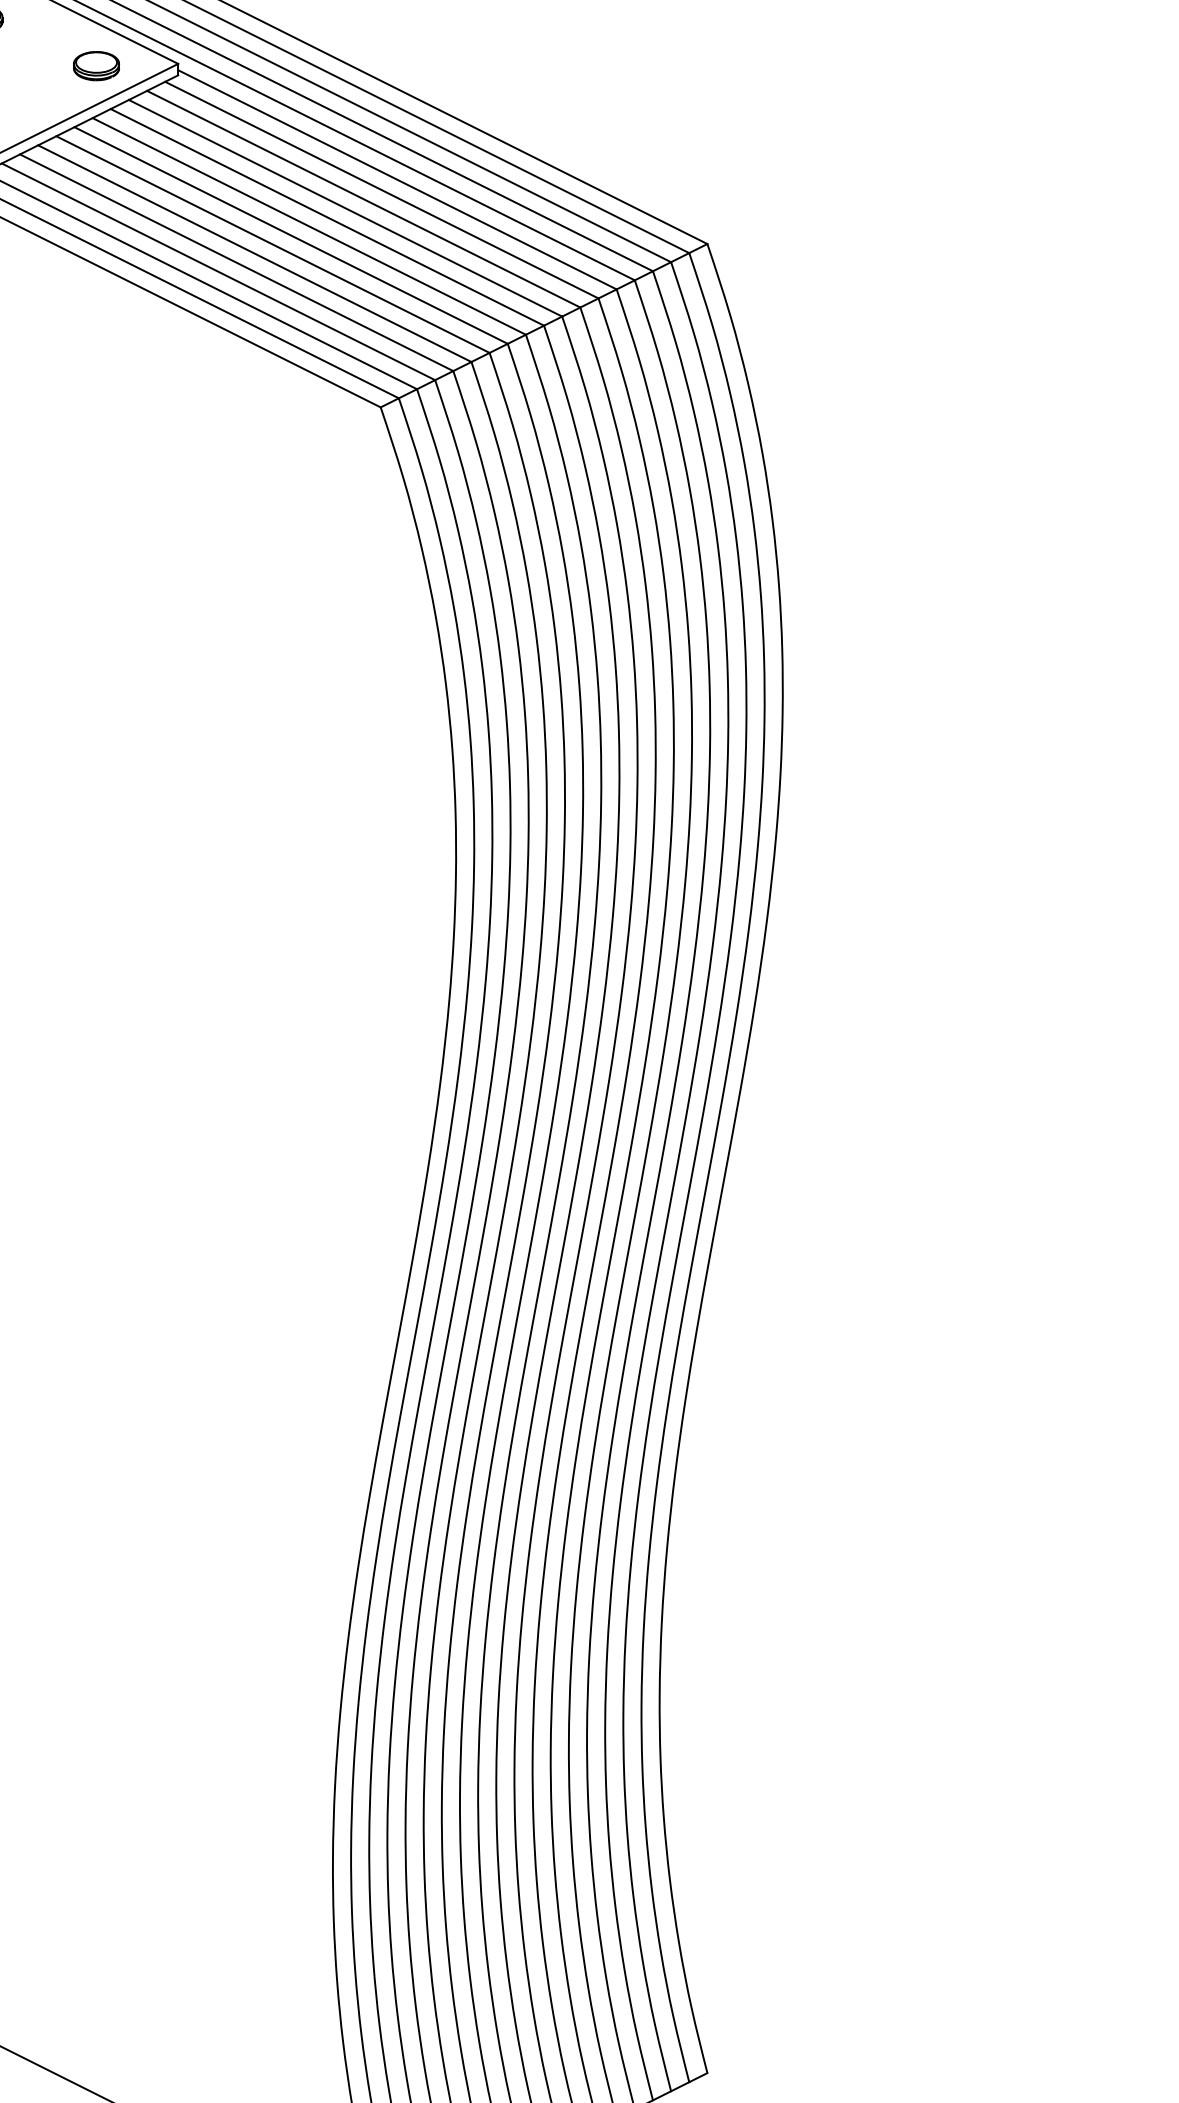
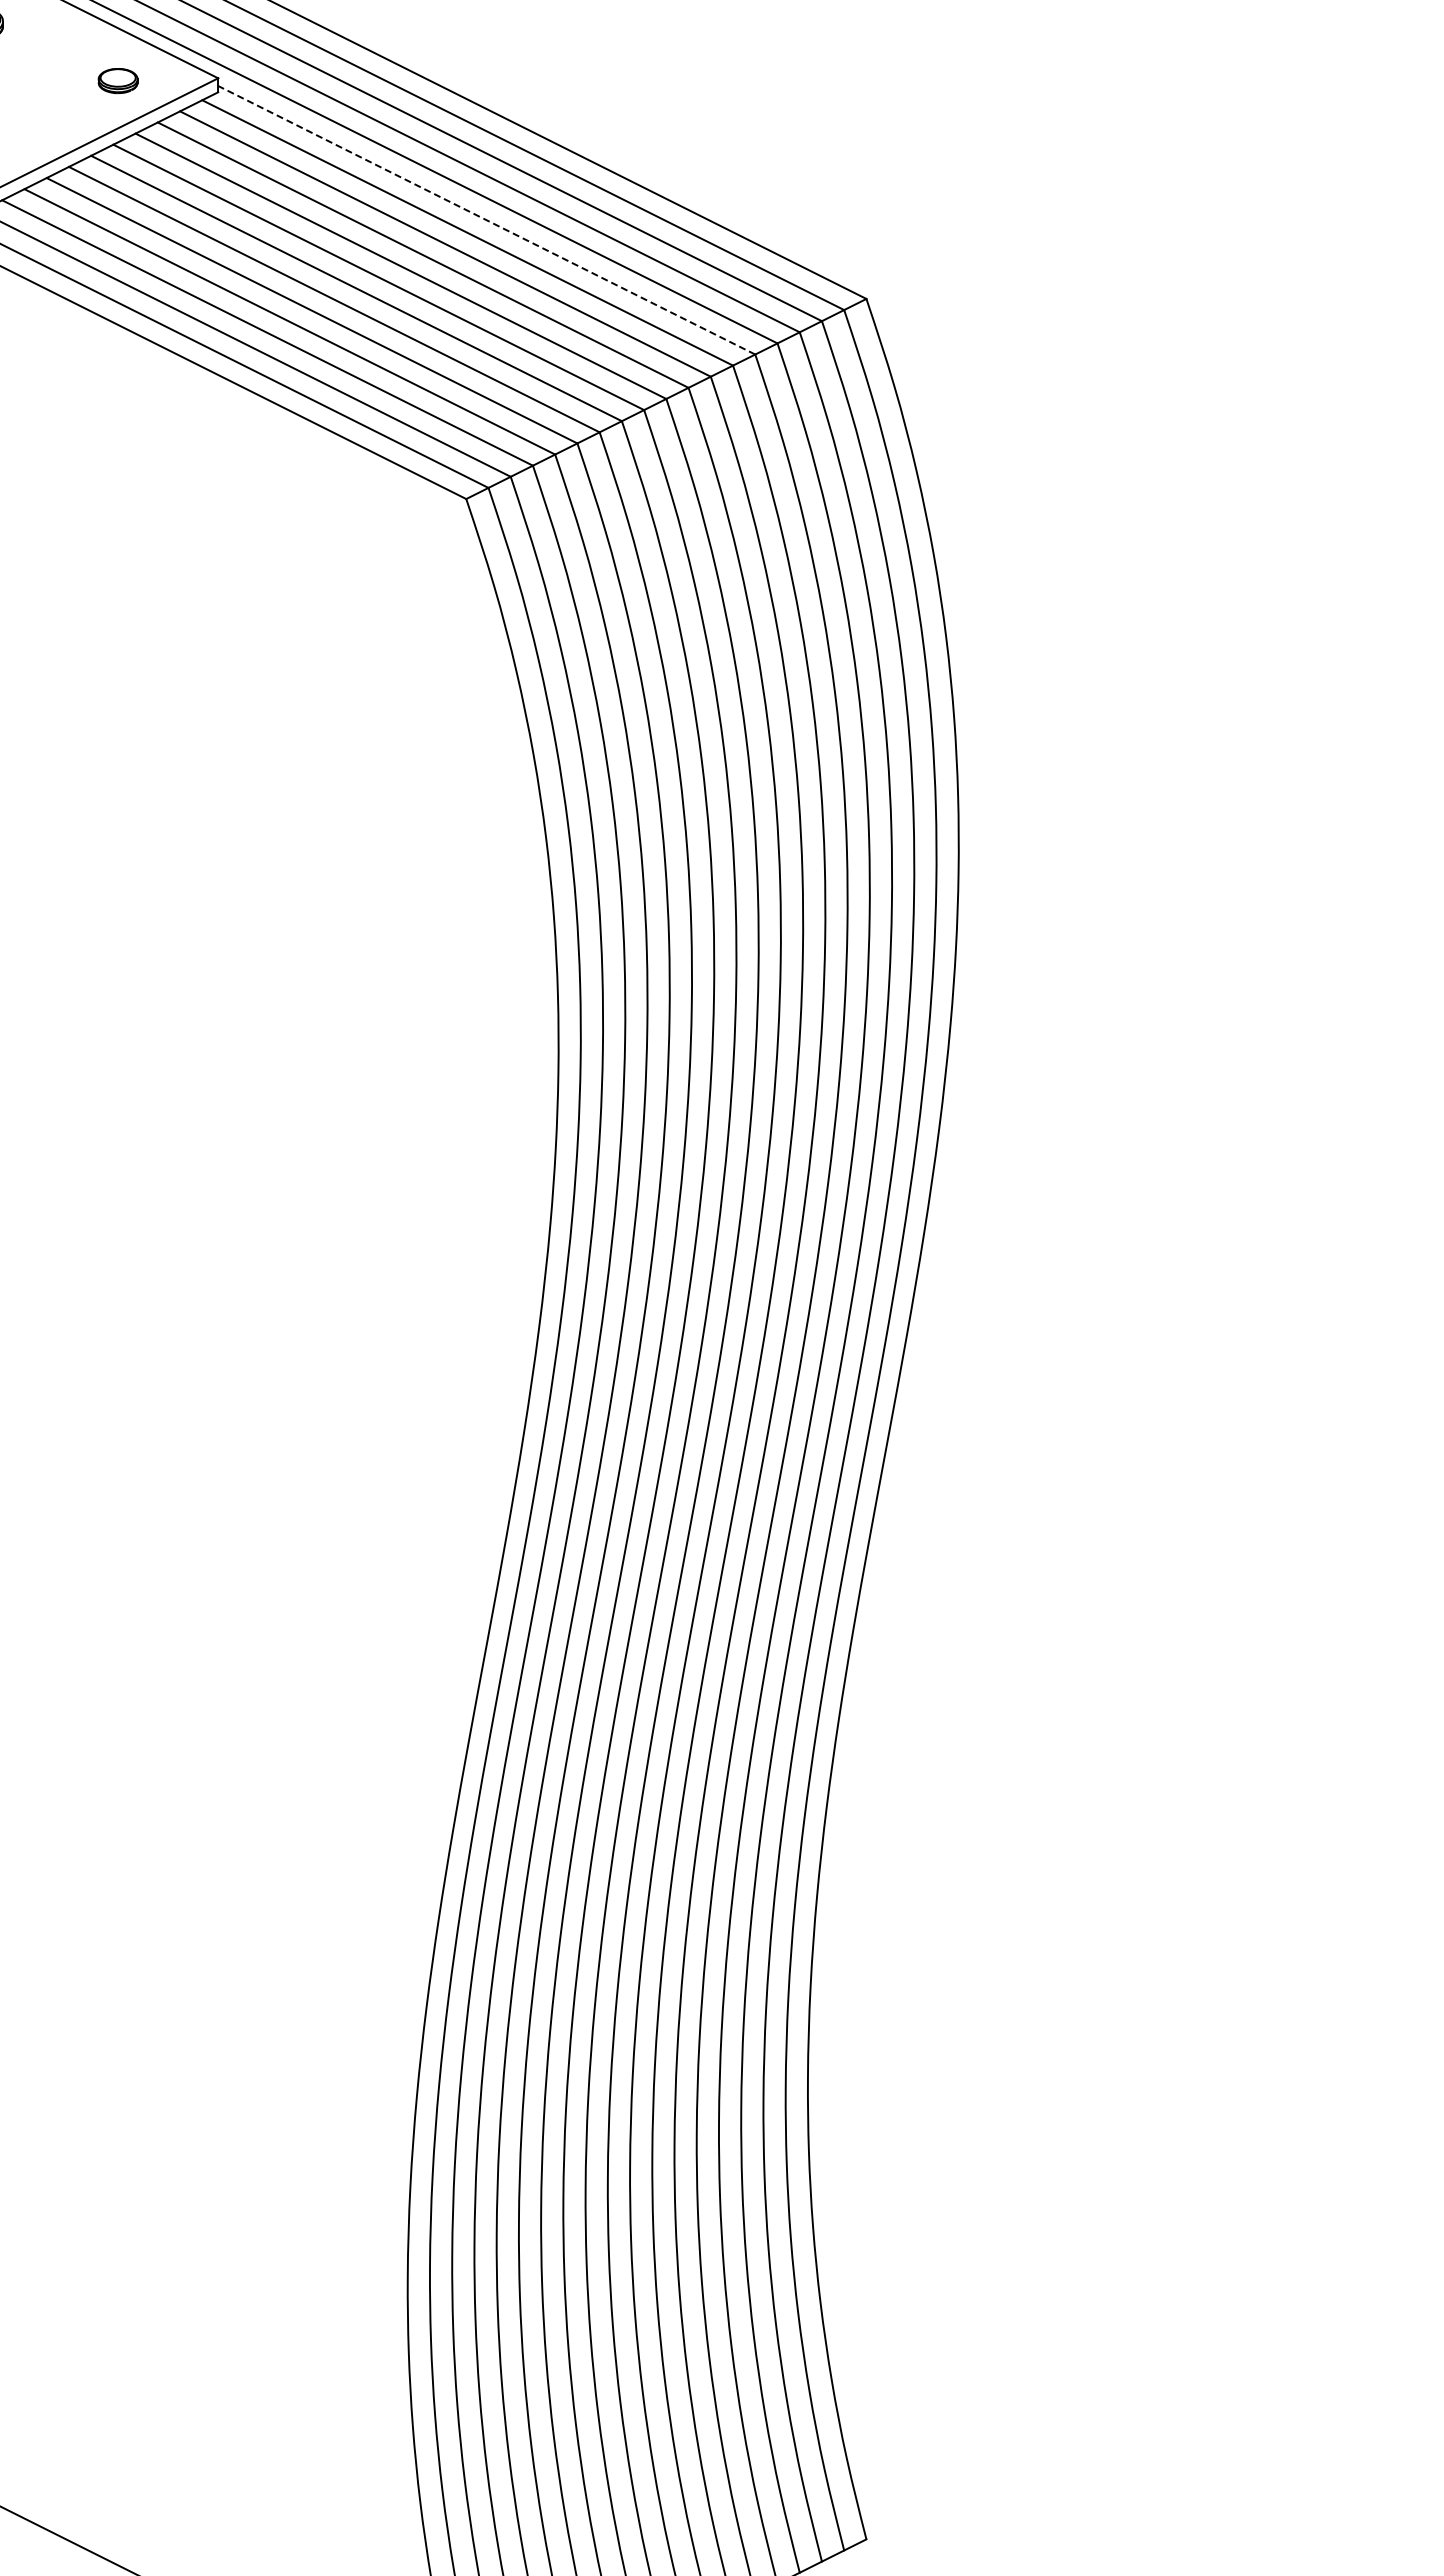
part: (95, 65) -> (117, 80), size x0.7
line: (397, 179) -> (486, 220), solid -> dashed

